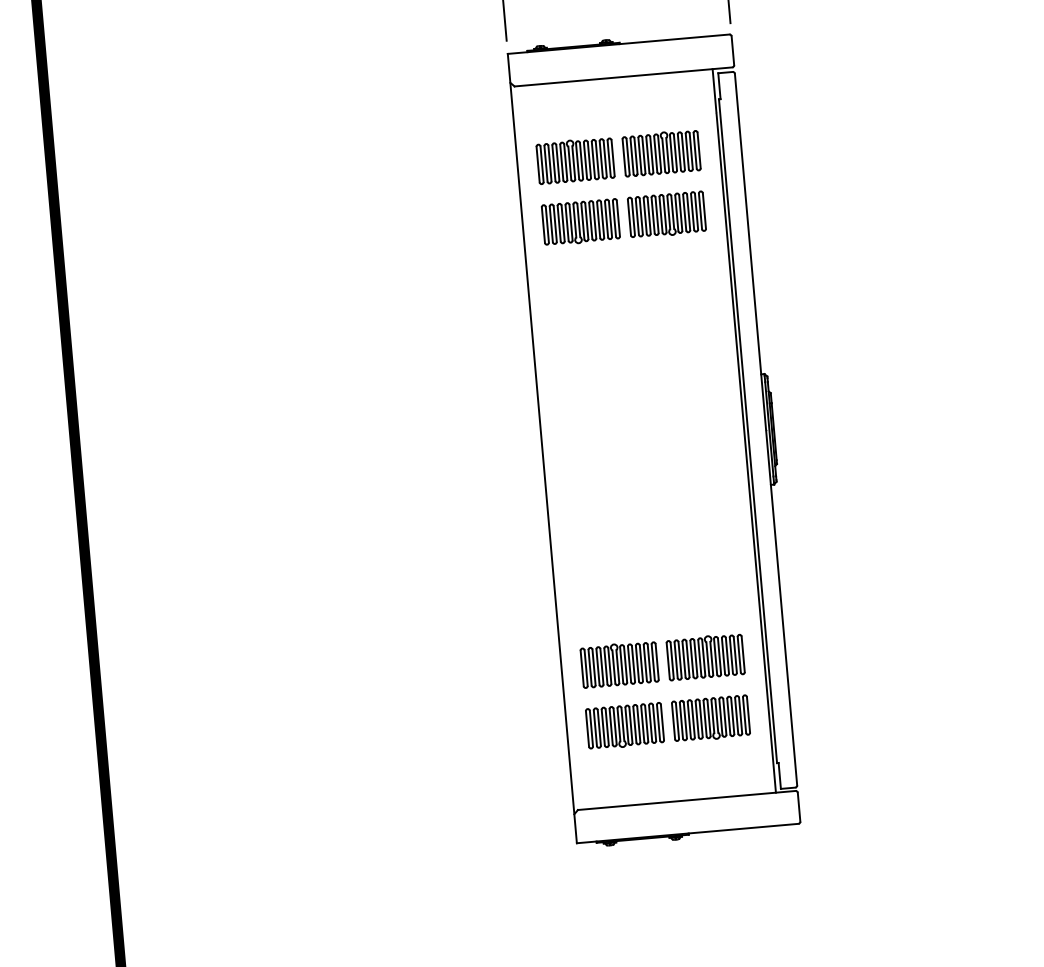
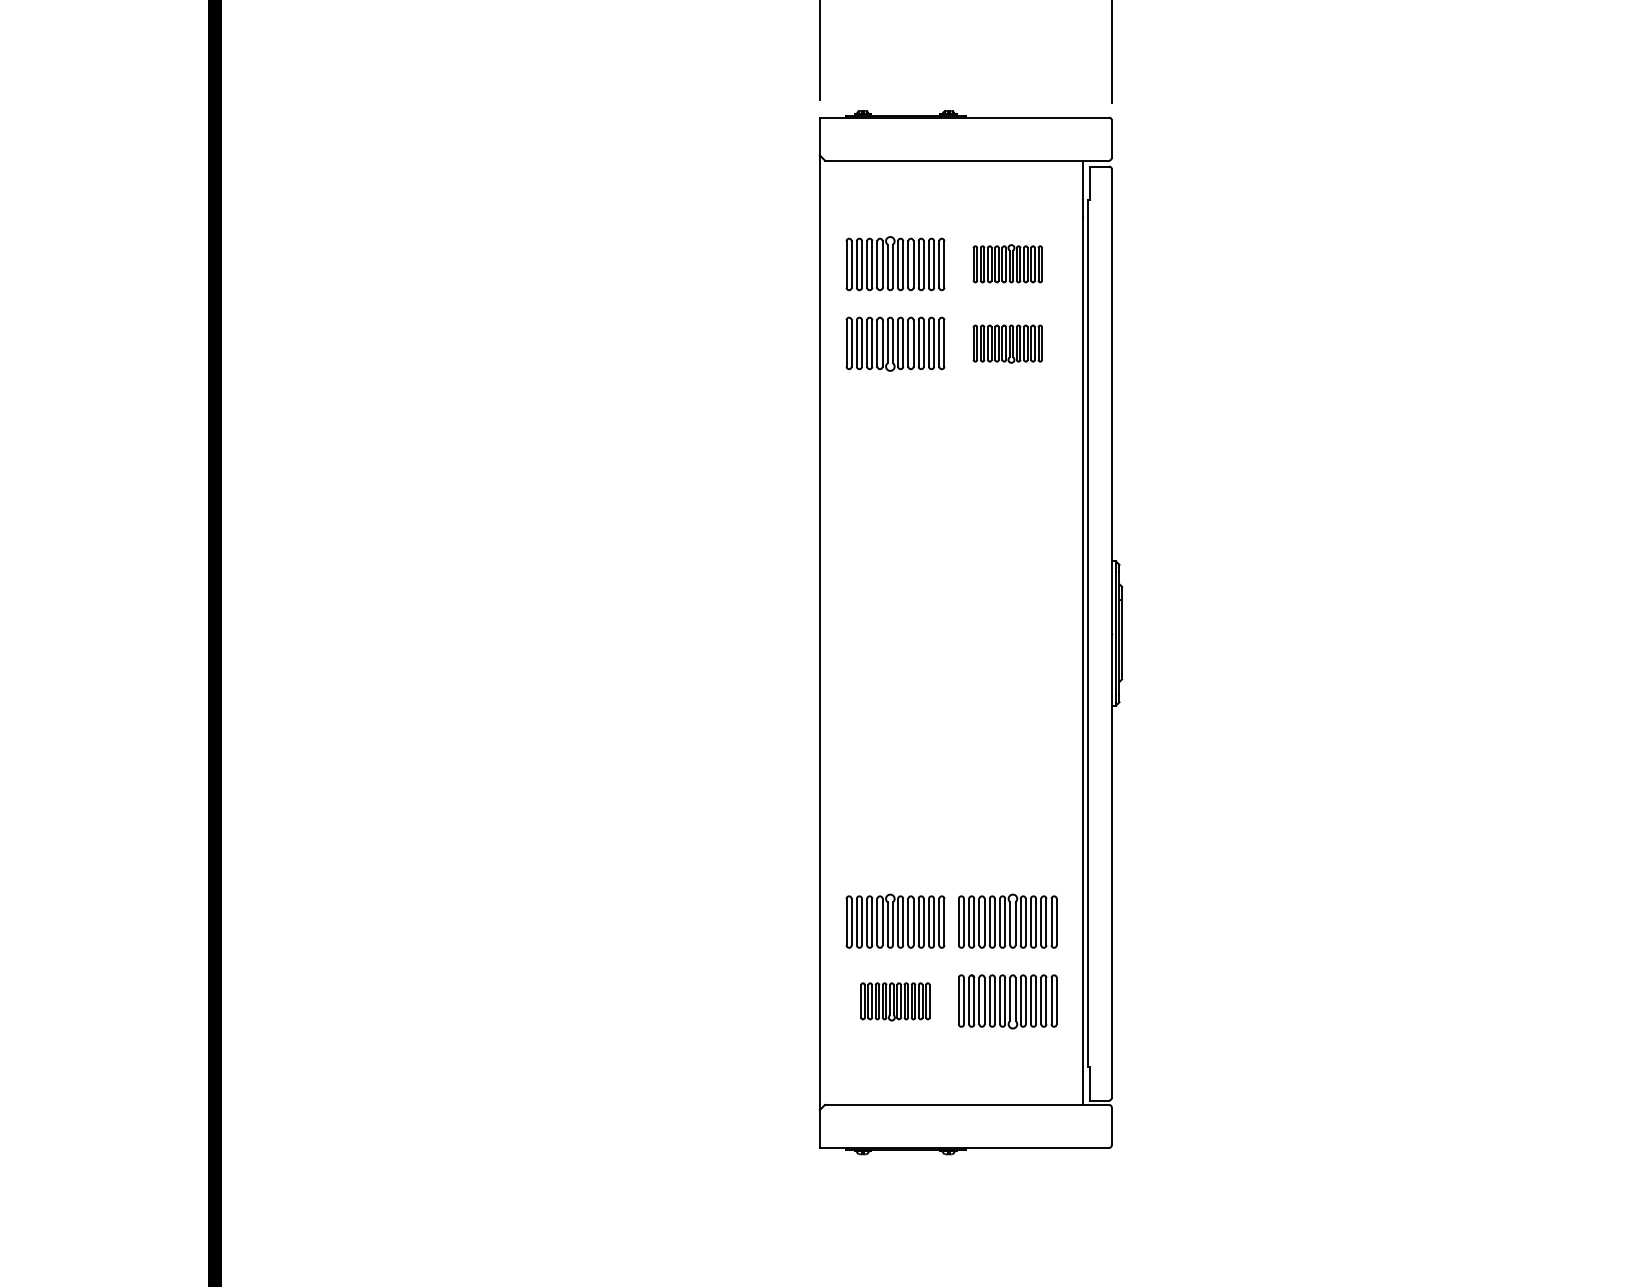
part: (661, 153) -> (1007, 263), size x0.7
part: (666, 214) -> (1007, 343), size x0.7
part: (625, 726) -> (895, 1001), size x0.7

